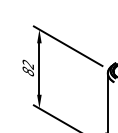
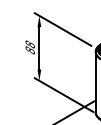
text: (27, 64) -> (29, 44), 82 -> 88

